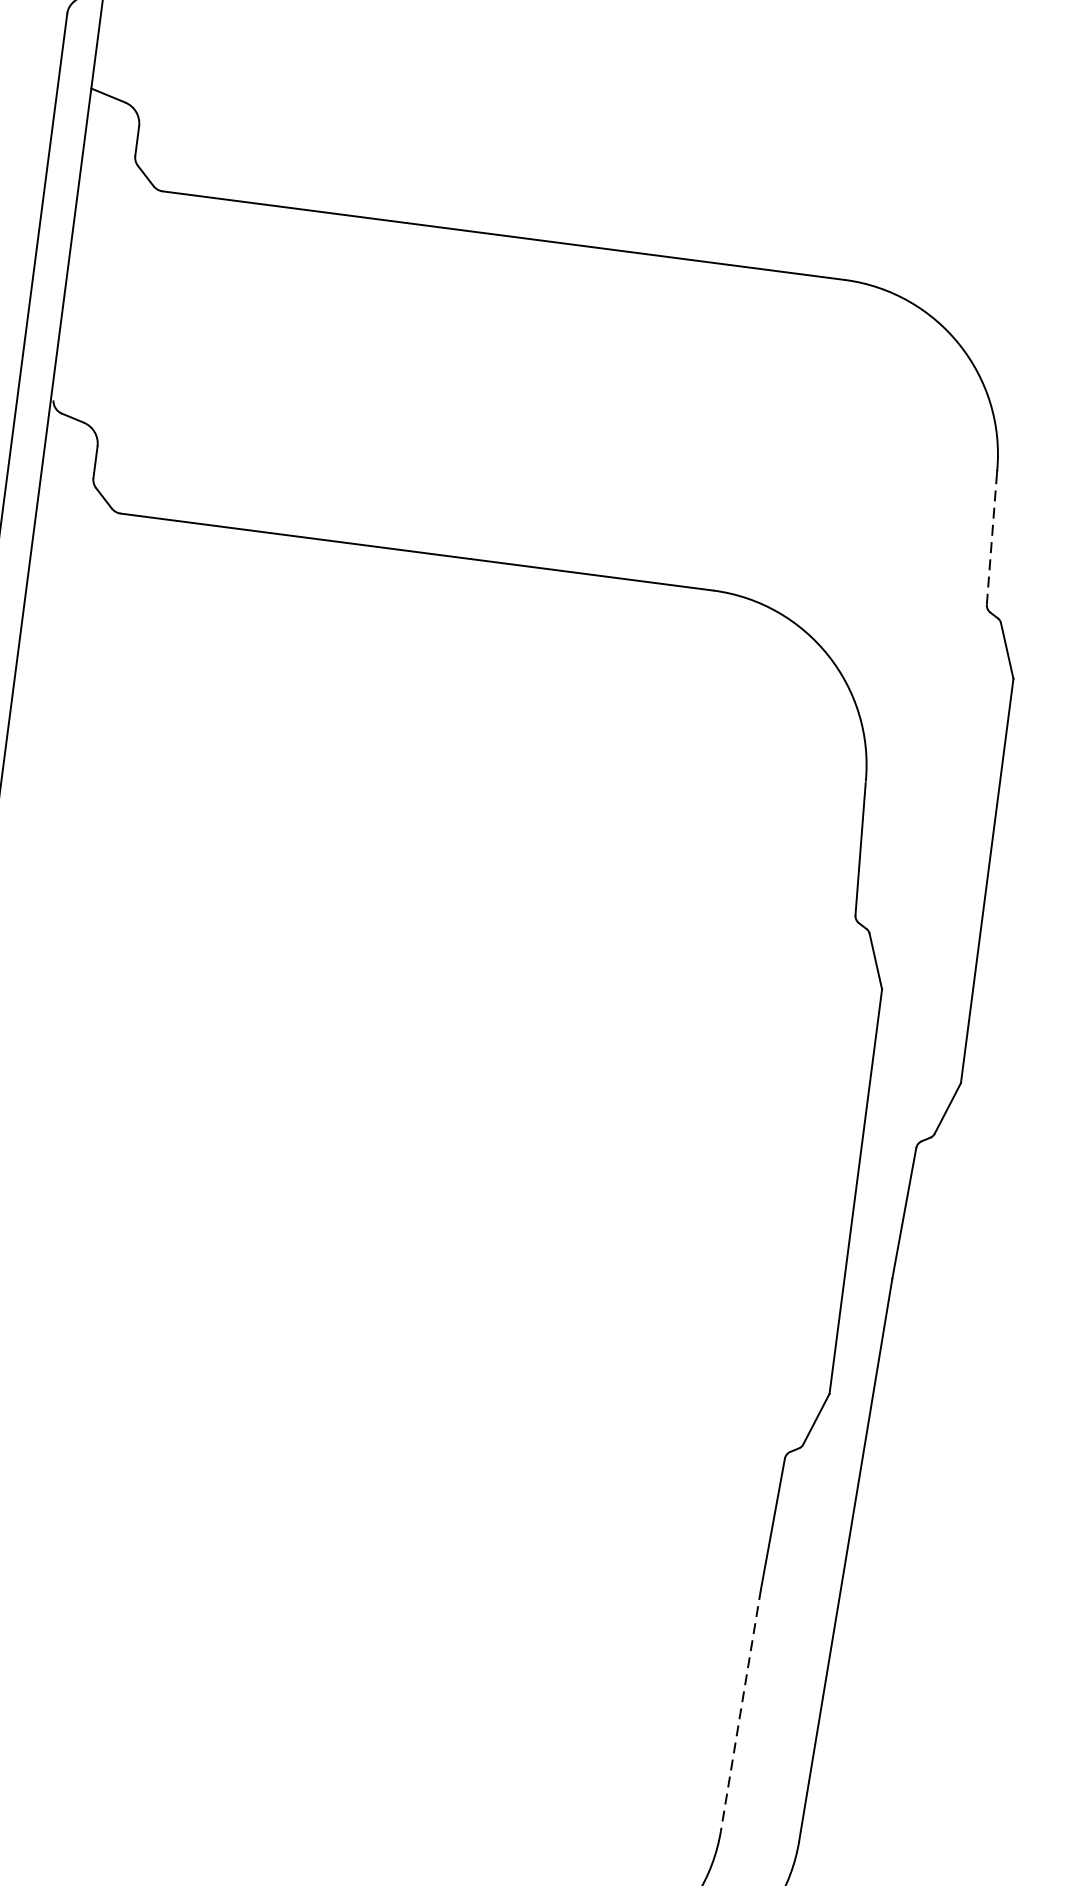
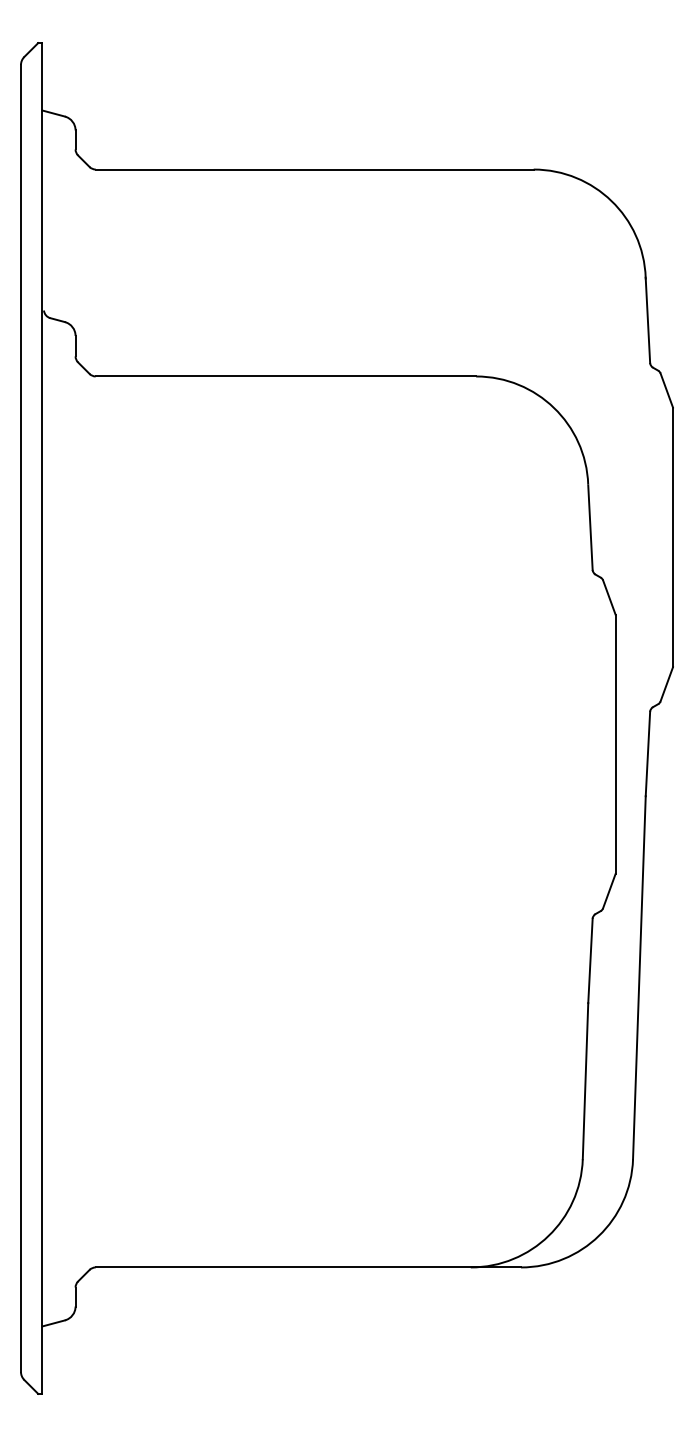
line: (991, 538) -> (647, 320), dashed -> solid
line: (740, 1710) -> (585, 1081), dashed -> solid

